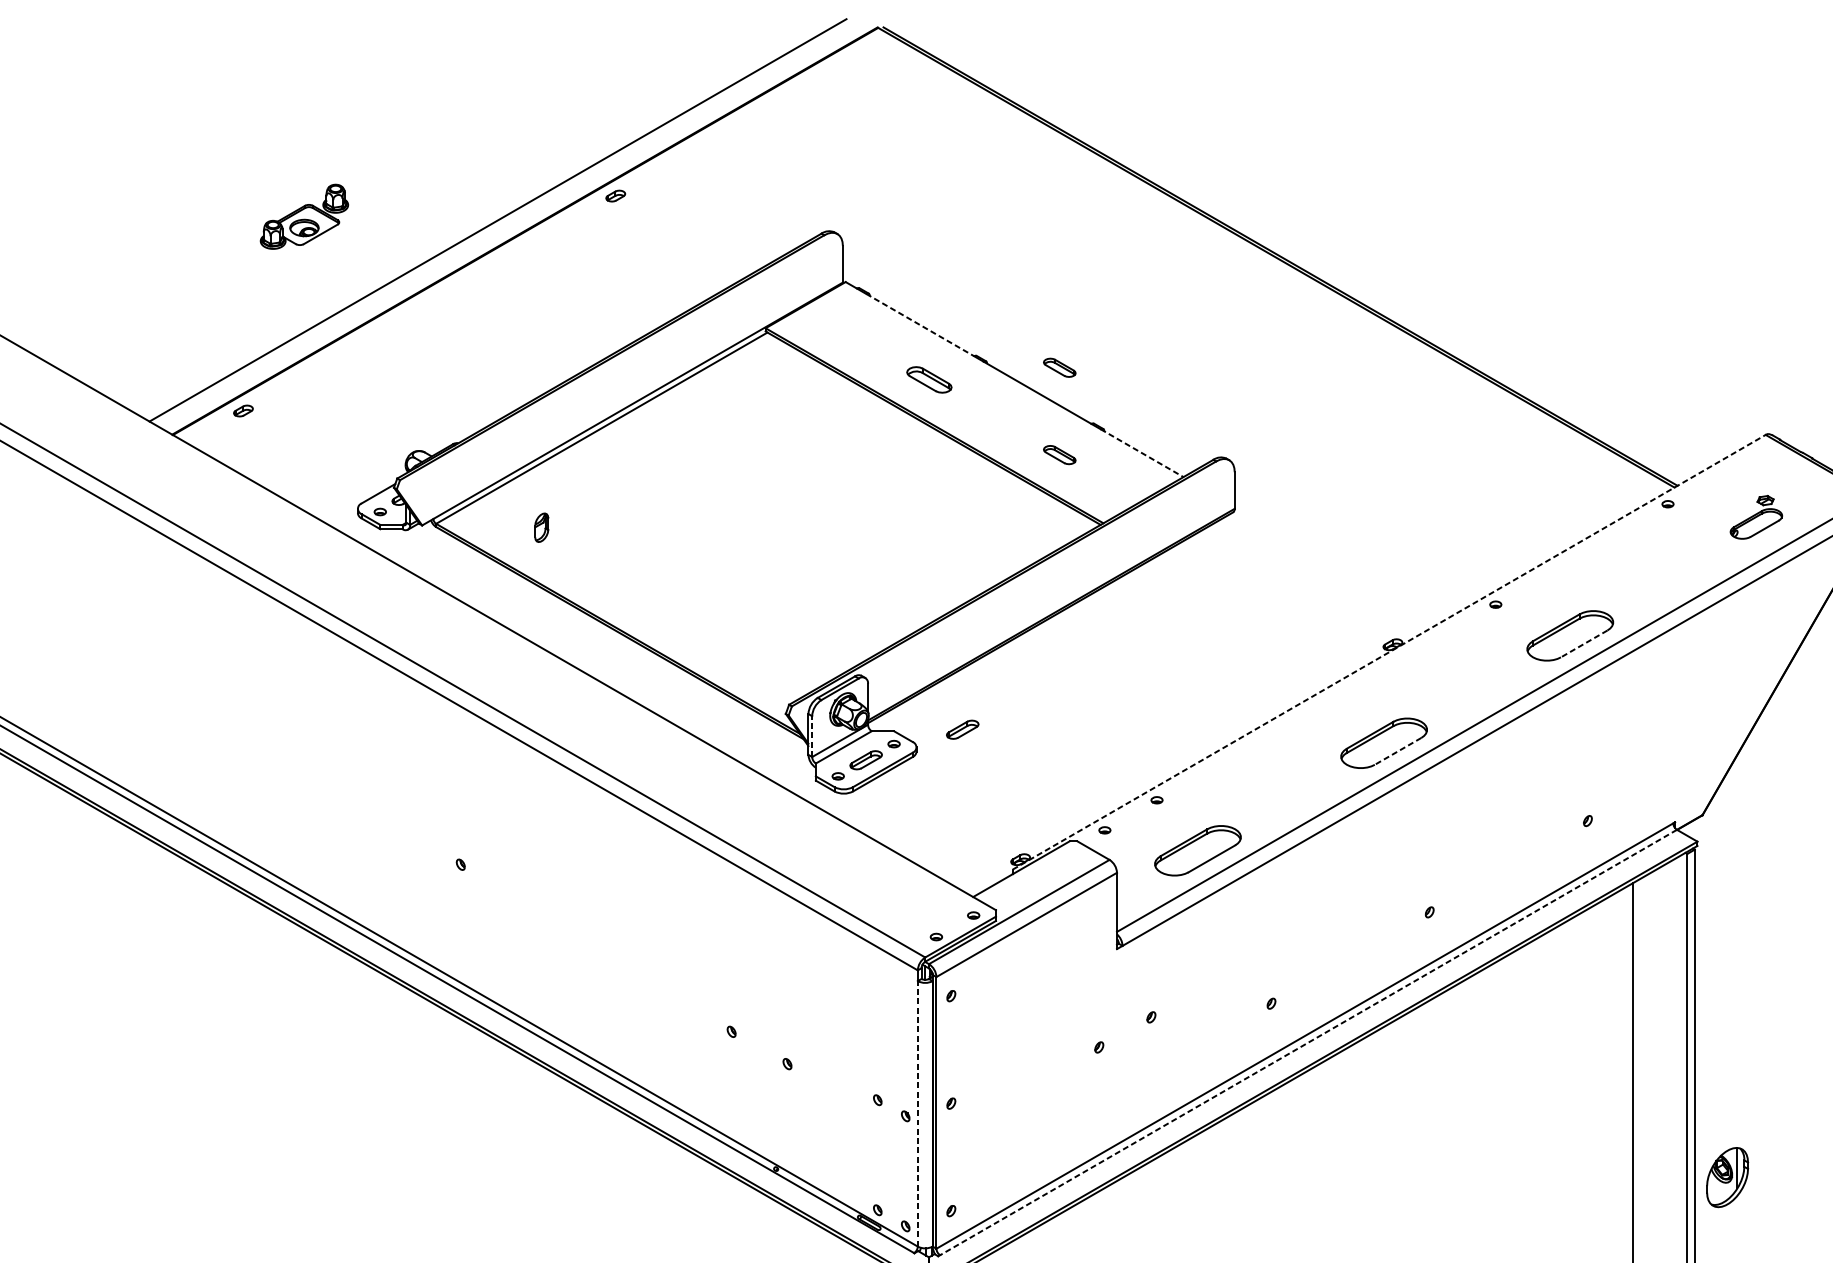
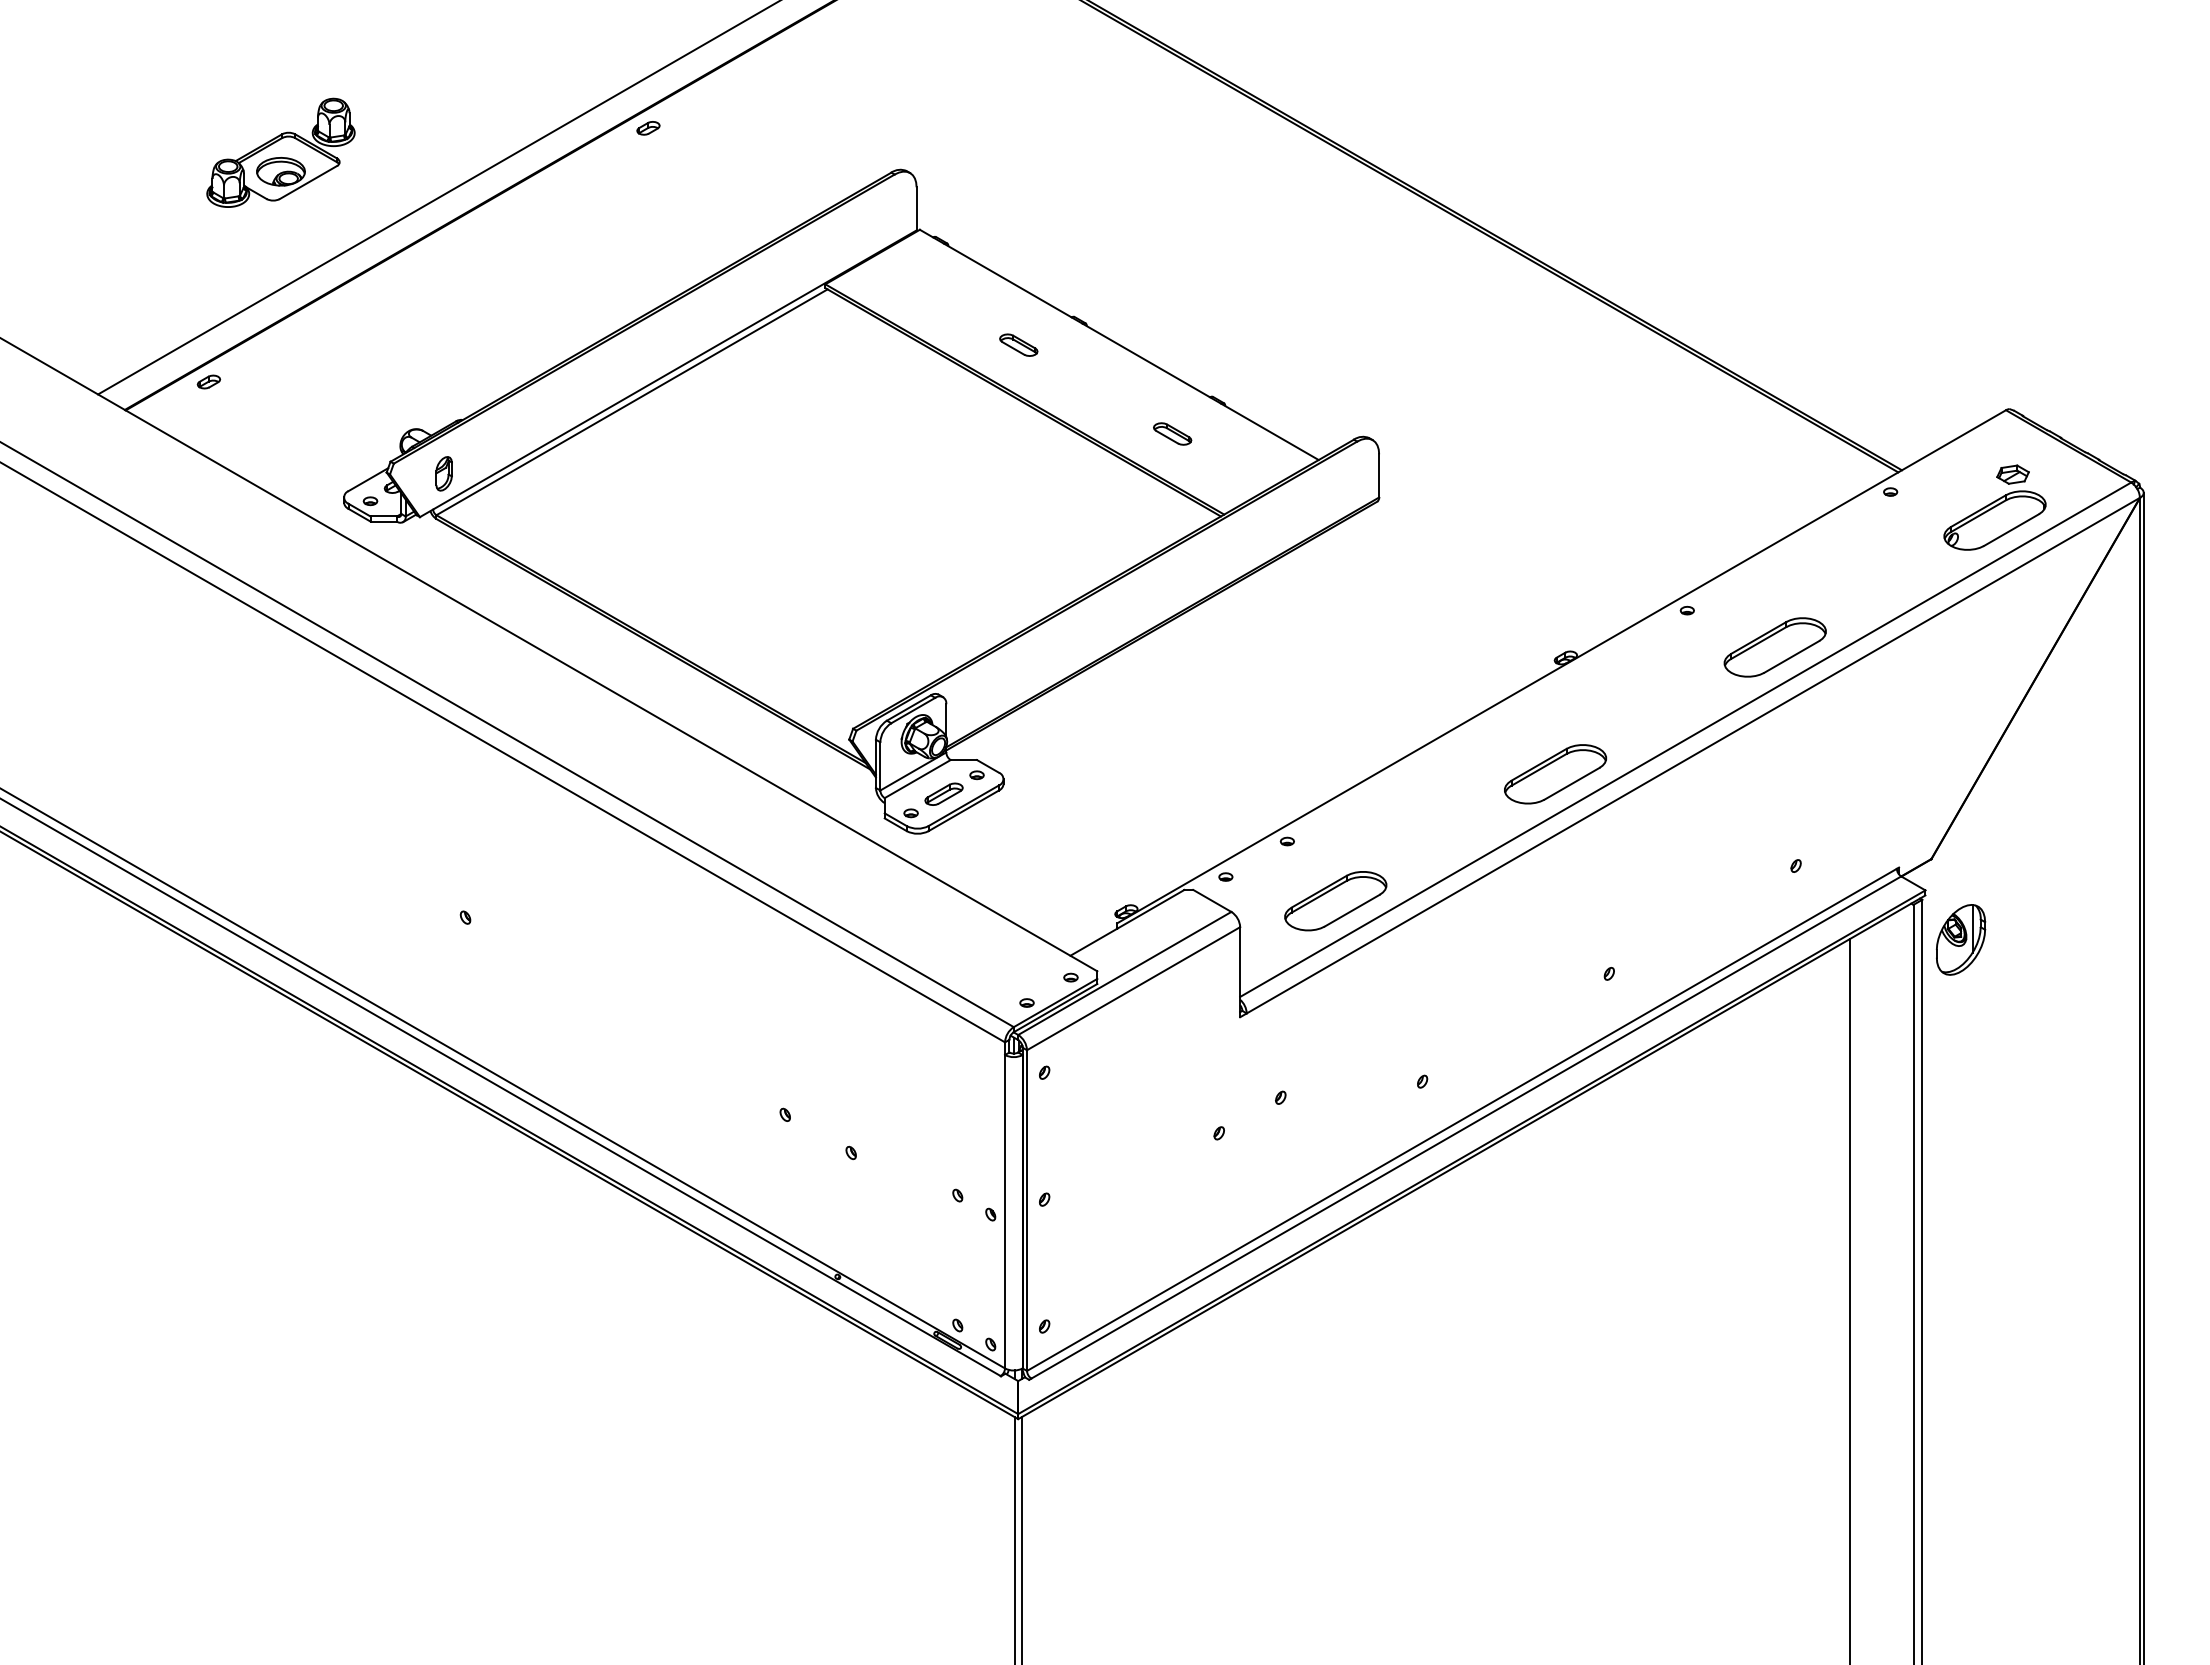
part: (304, 216) -> (280, 152), size x1.43
line: (919, 325) -> (1007, 280), dashed -> solid
part: (1059, 367) -> (1172, 330), removed
part: (929, 379) -> (1018, 344), size x0.71
line: (1142, 453) -> (1270, 432), dashed -> solid
part: (1755, 517) -> (1994, 507), size x1.67
part: (541, 527) -> (443, 473), moved
line: (1584, 643) -> (1791, 656), dashed -> solid
line: (1390, 651) -> (1562, 666), dashed -> solid
part: (962, 729) -> (1057, 757), removed
line: (812, 735) -> (880, 765), dashed -> solid
line: (1398, 751) -> (1572, 783), dashed -> solid
line: (1307, 1042) -> (1465, 1127), dashed -> solid
line: (918, 1113) -> (1005, 1211), dashed -> solid
part: (1727, 1177) -> (1960, 939), moved

